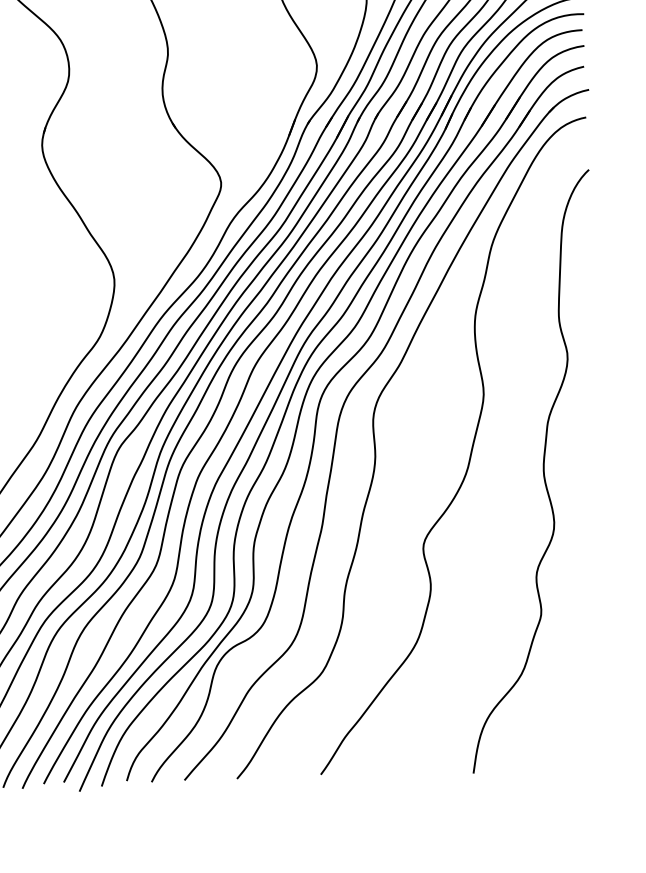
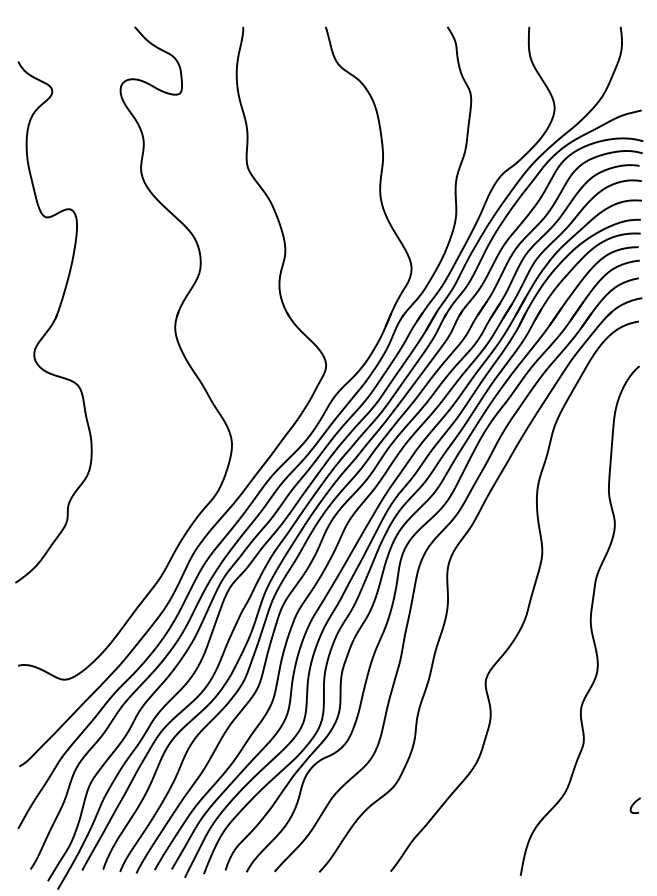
curve: (603, 684) -> (634, 804), added

